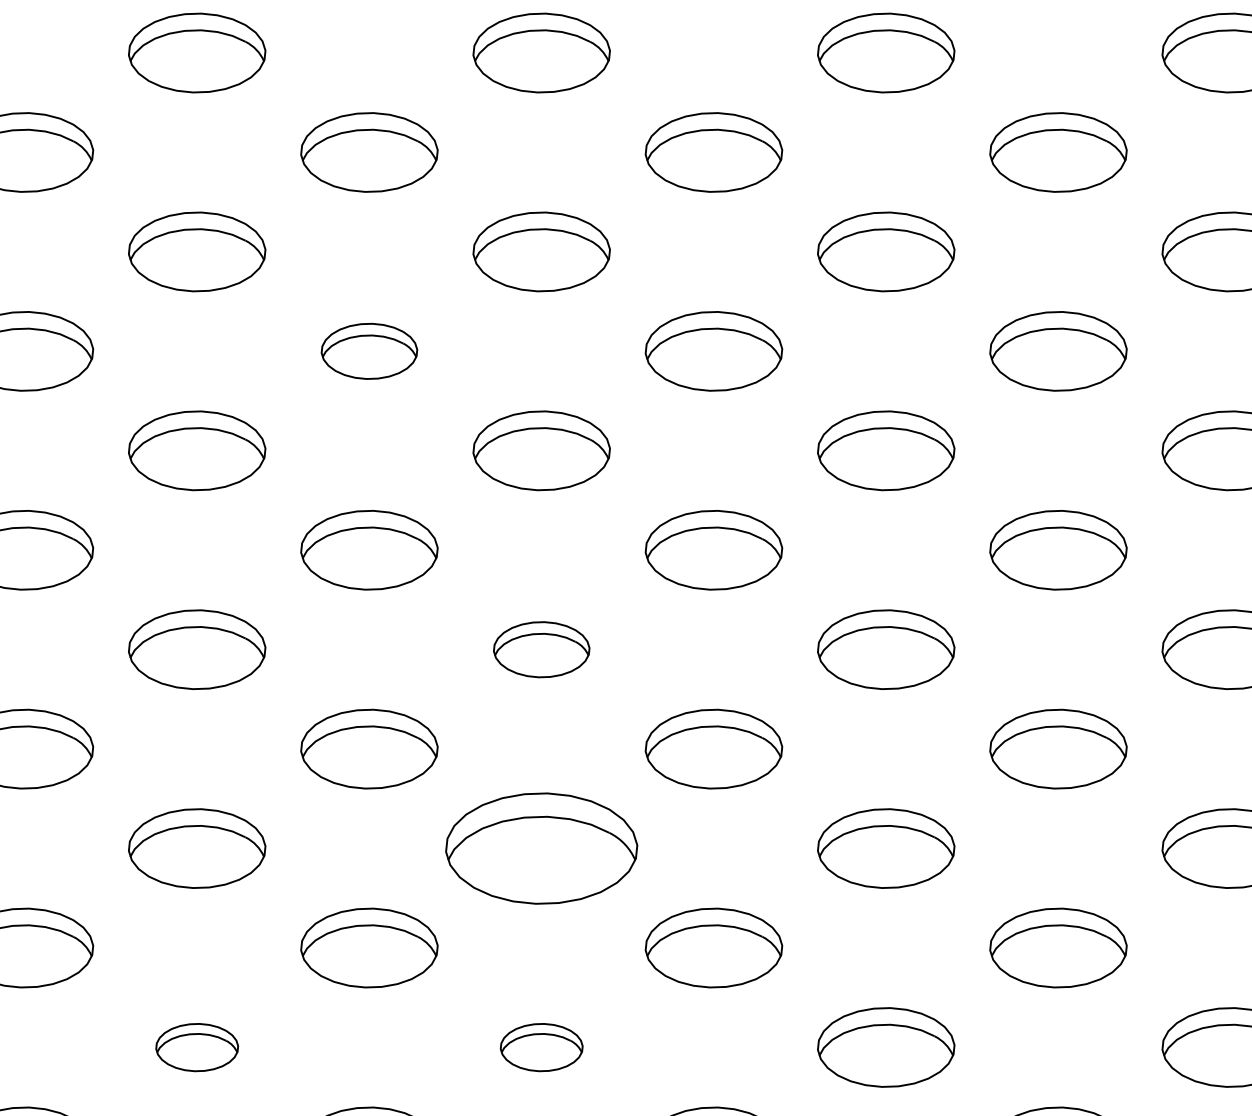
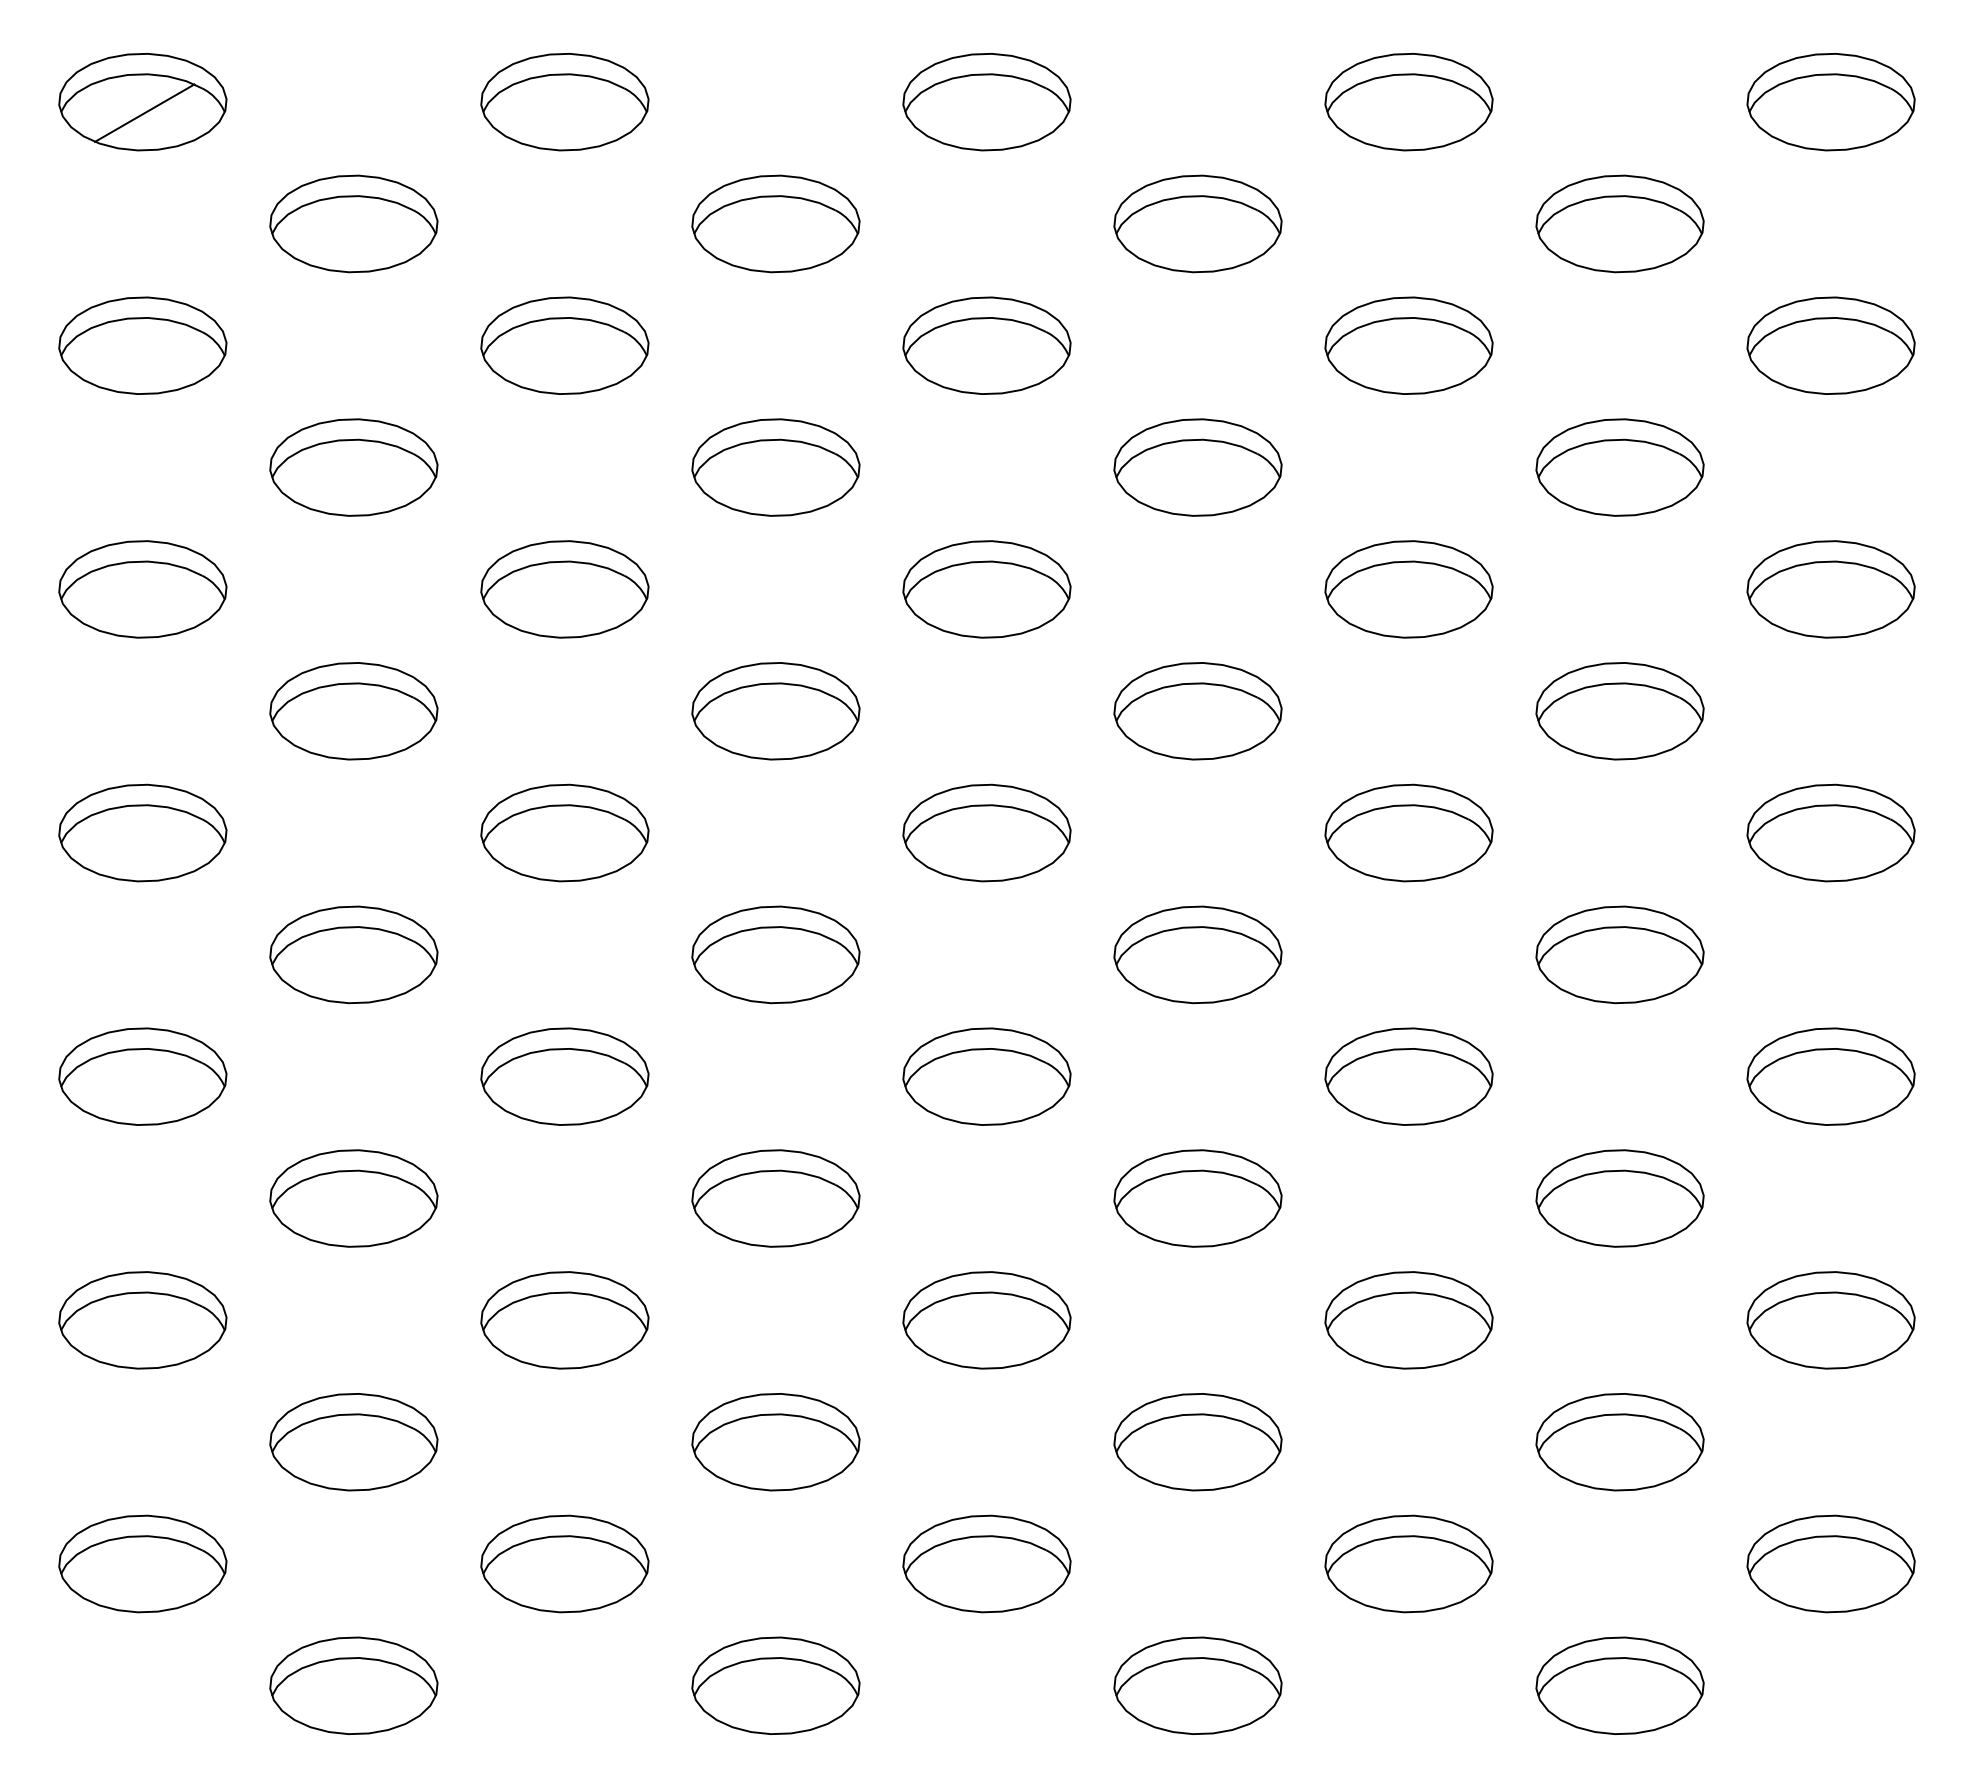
part: (369, 351) -> (564, 589), size x1.43
part: (541, 649) -> (775, 954), size x1.43
part: (541, 848) -> (775, 1198), size x0.71
part: (196, 1047) -> (353, 1442), size x1.67
part: (541, 1047) -> (775, 1442), size x1.67

